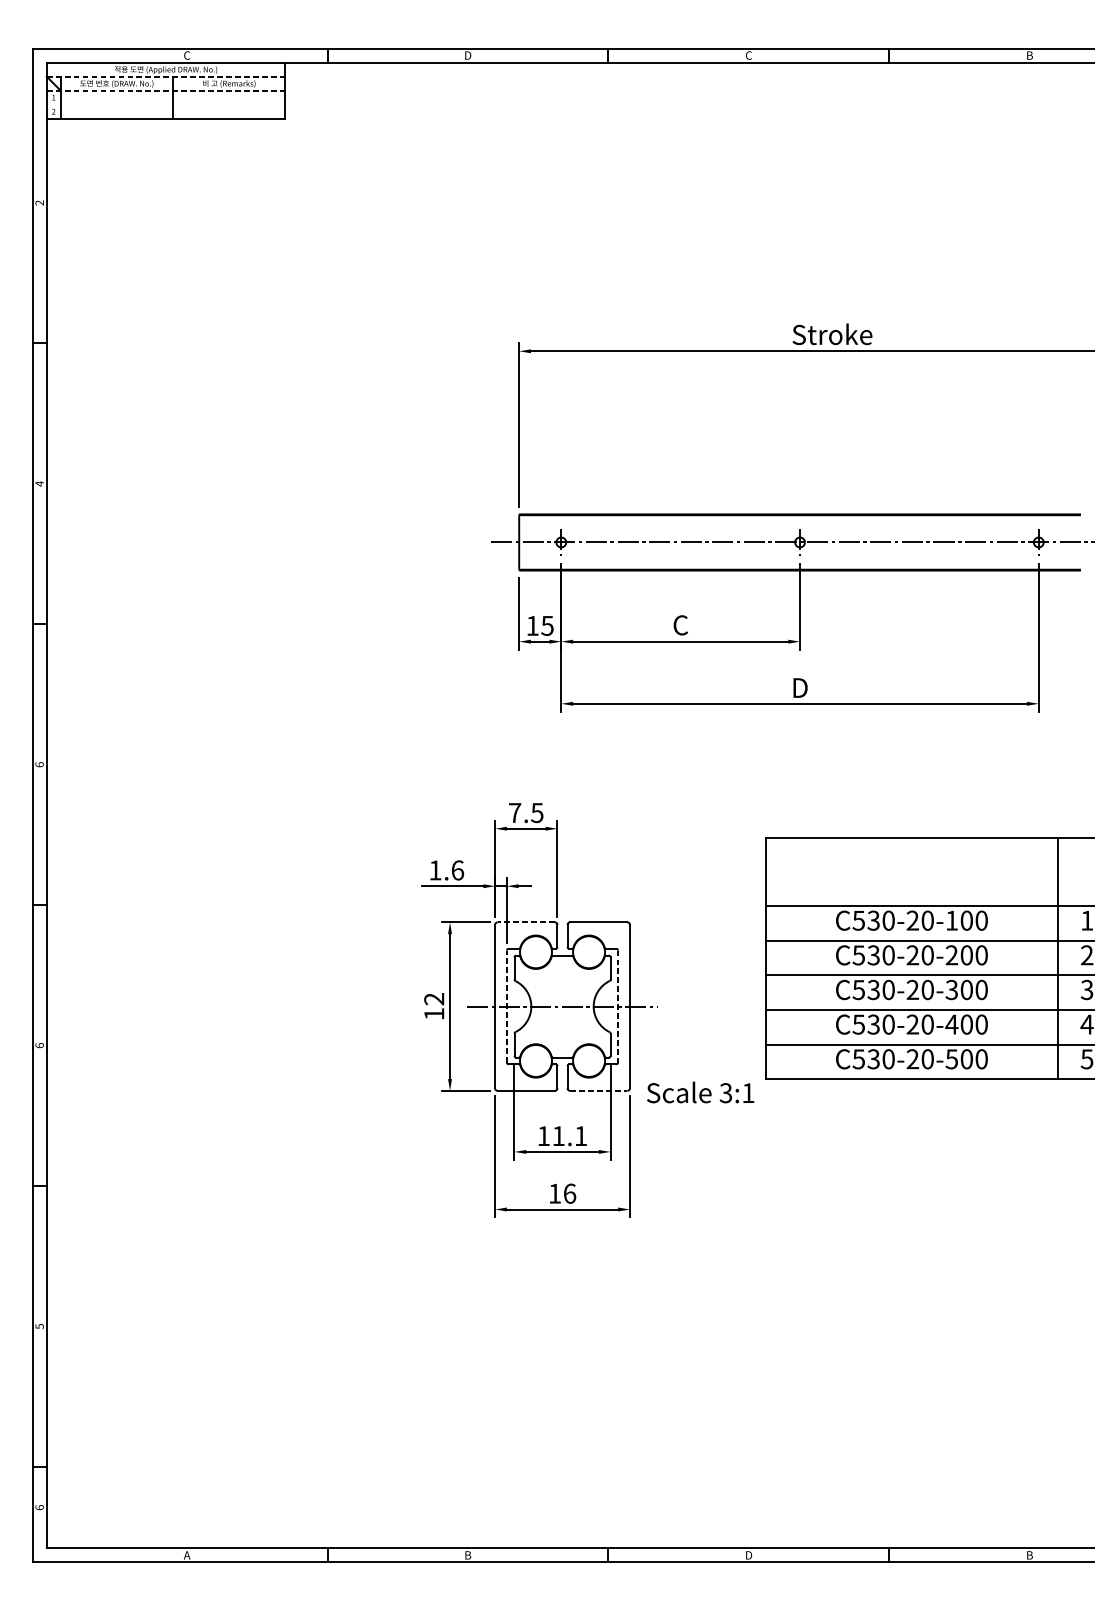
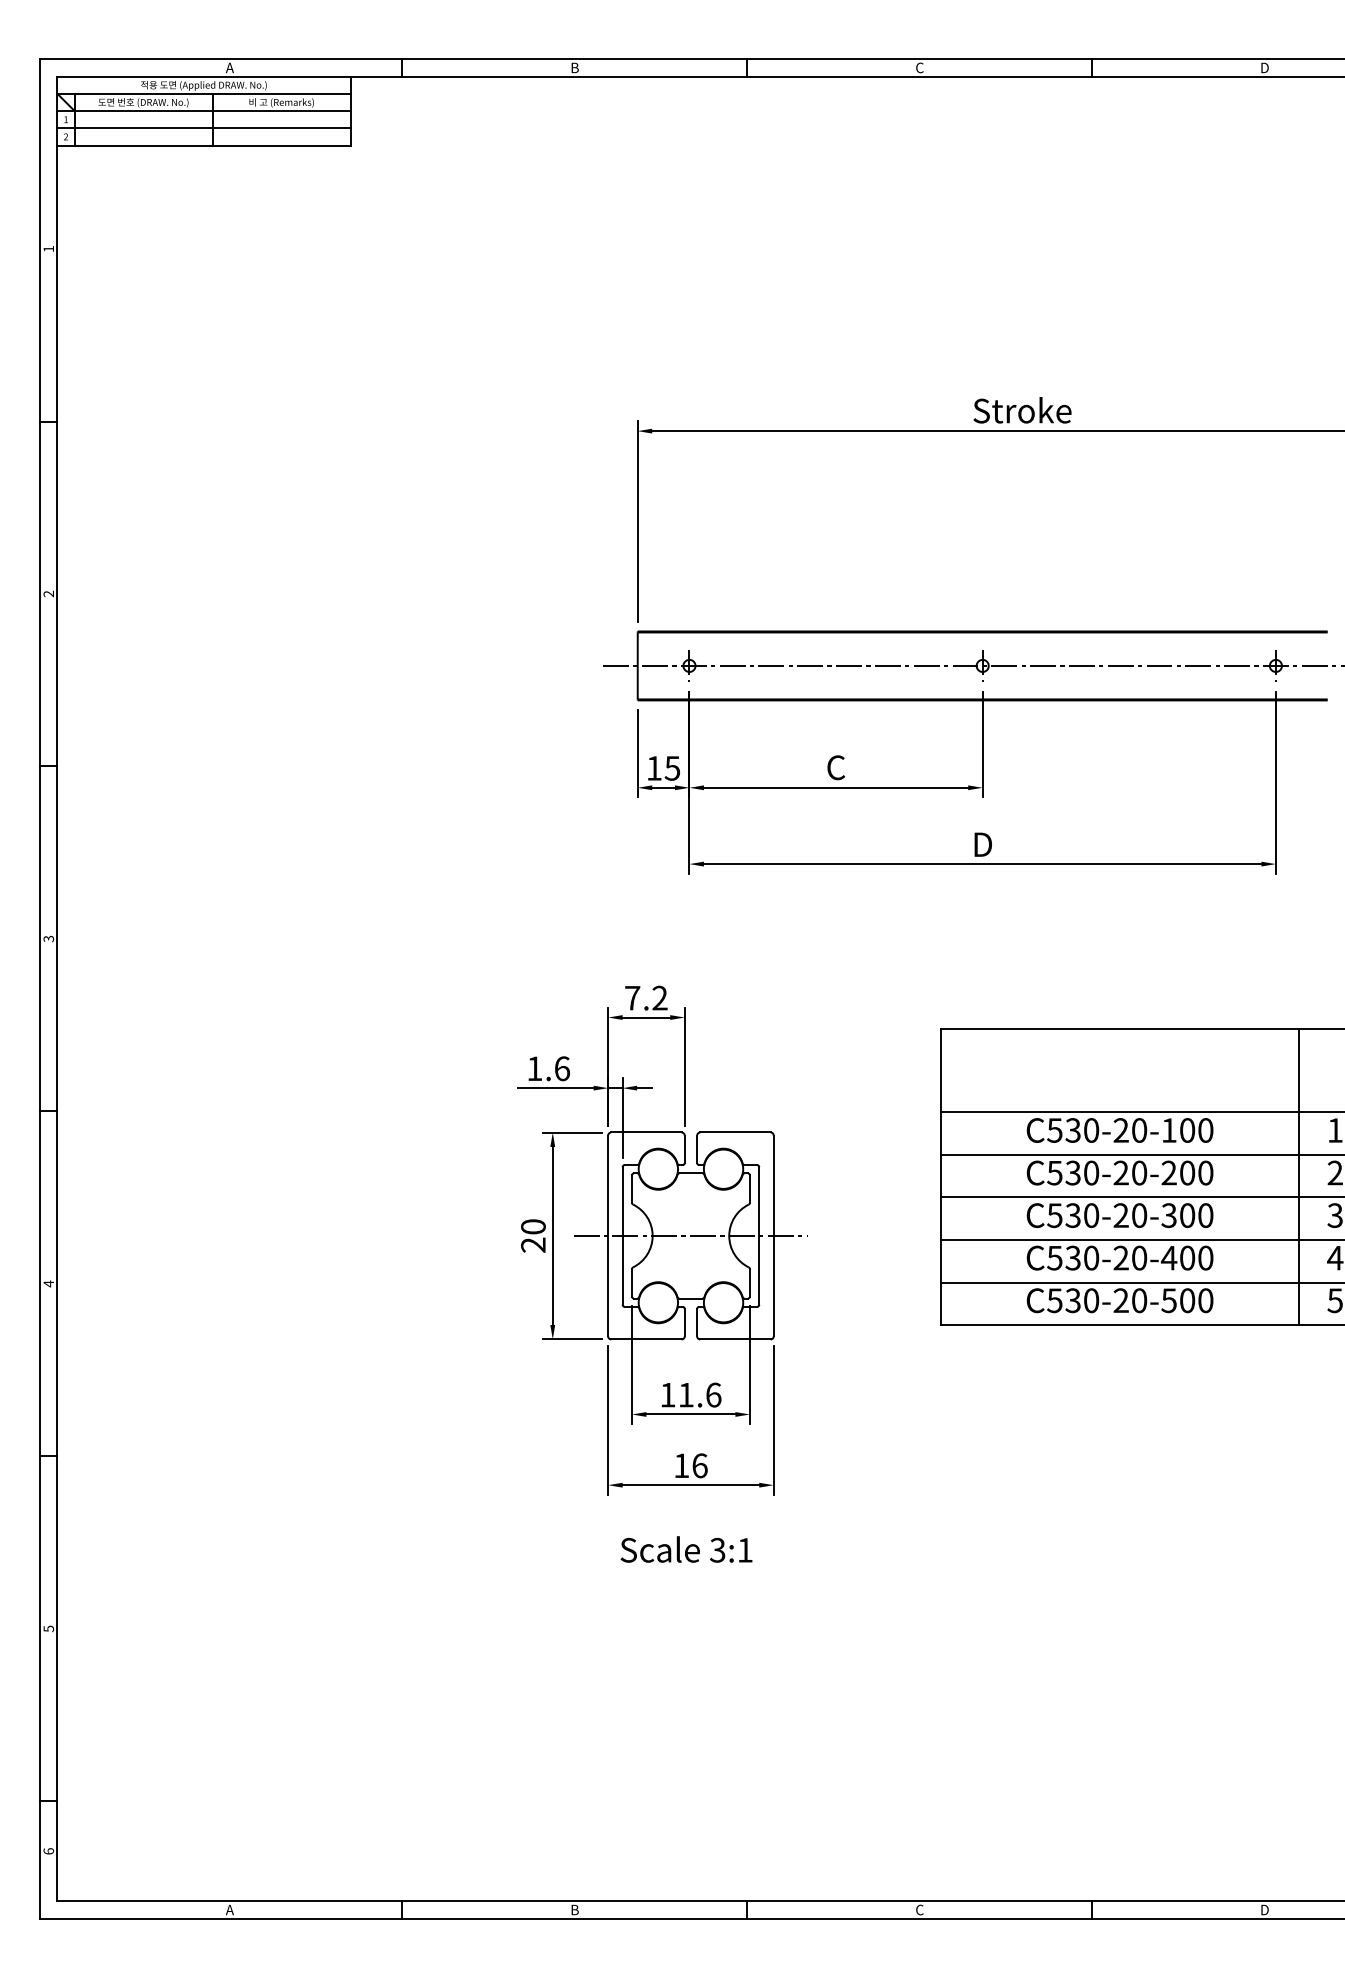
text: (186, 55) -> (229, 67), C -> A
text: (467, 55) -> (574, 67), D -> B
text: (1029, 55) -> (1264, 67), B -> D
line: (166, 76) -> (204, 93), dashed -> solid
line: (166, 91) -> (204, 111), dashed -> solid
line: (165, 104) -> (203, 128), added
text: (39, 202) -> (48, 248), 2 -> 1
text: (39, 483) -> (48, 593), 4 -> 2
text: (39, 764) -> (48, 938), 6 -> 3
text: (536, 812) -> (659, 997), 7.5 -> 7.2
line: (525, 922) -> (645, 1132), dashed -> solid
text: (434, 1006) -> (533, 1235), 12 -> 20
line: (506, 1006) -> (622, 1235), dashed -> solid
line: (618, 1006) -> (759, 1235), dashed -> solid
text: (39, 1045) -> (48, 1283), 6 -> 4
line: (598, 1090) -> (735, 1339), dashed -> solid
text: (700, 1092) -> (686, 1549), moved
text: (580, 1135) -> (713, 1394), 11.1 -> 11.6
text: (748, 1554) -> (919, 1909), D -> C
text: (1029, 1555) -> (1264, 1910), B -> D

